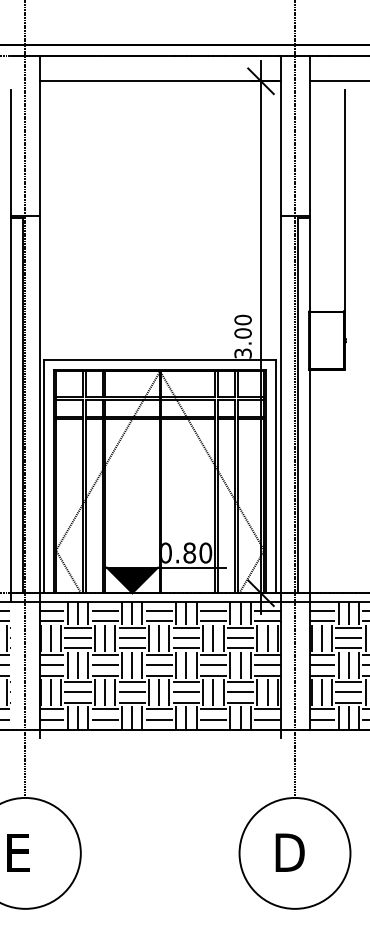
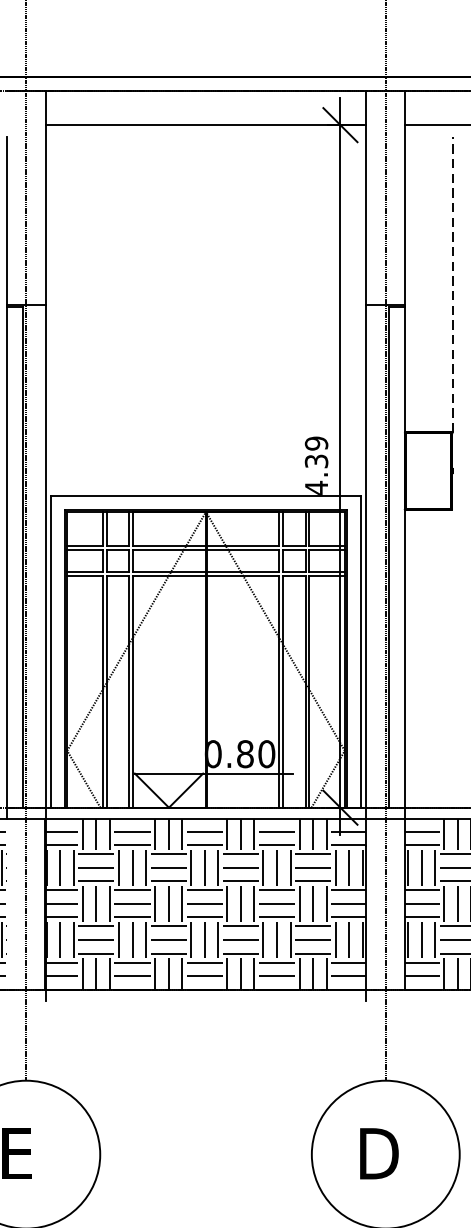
line: (345, 200) -> (453, 284), solid -> dashed
text: (242, 336) -> (315, 465), 3.00 -> 4.39
fill: (132, 580) -> (169, 790), removed

